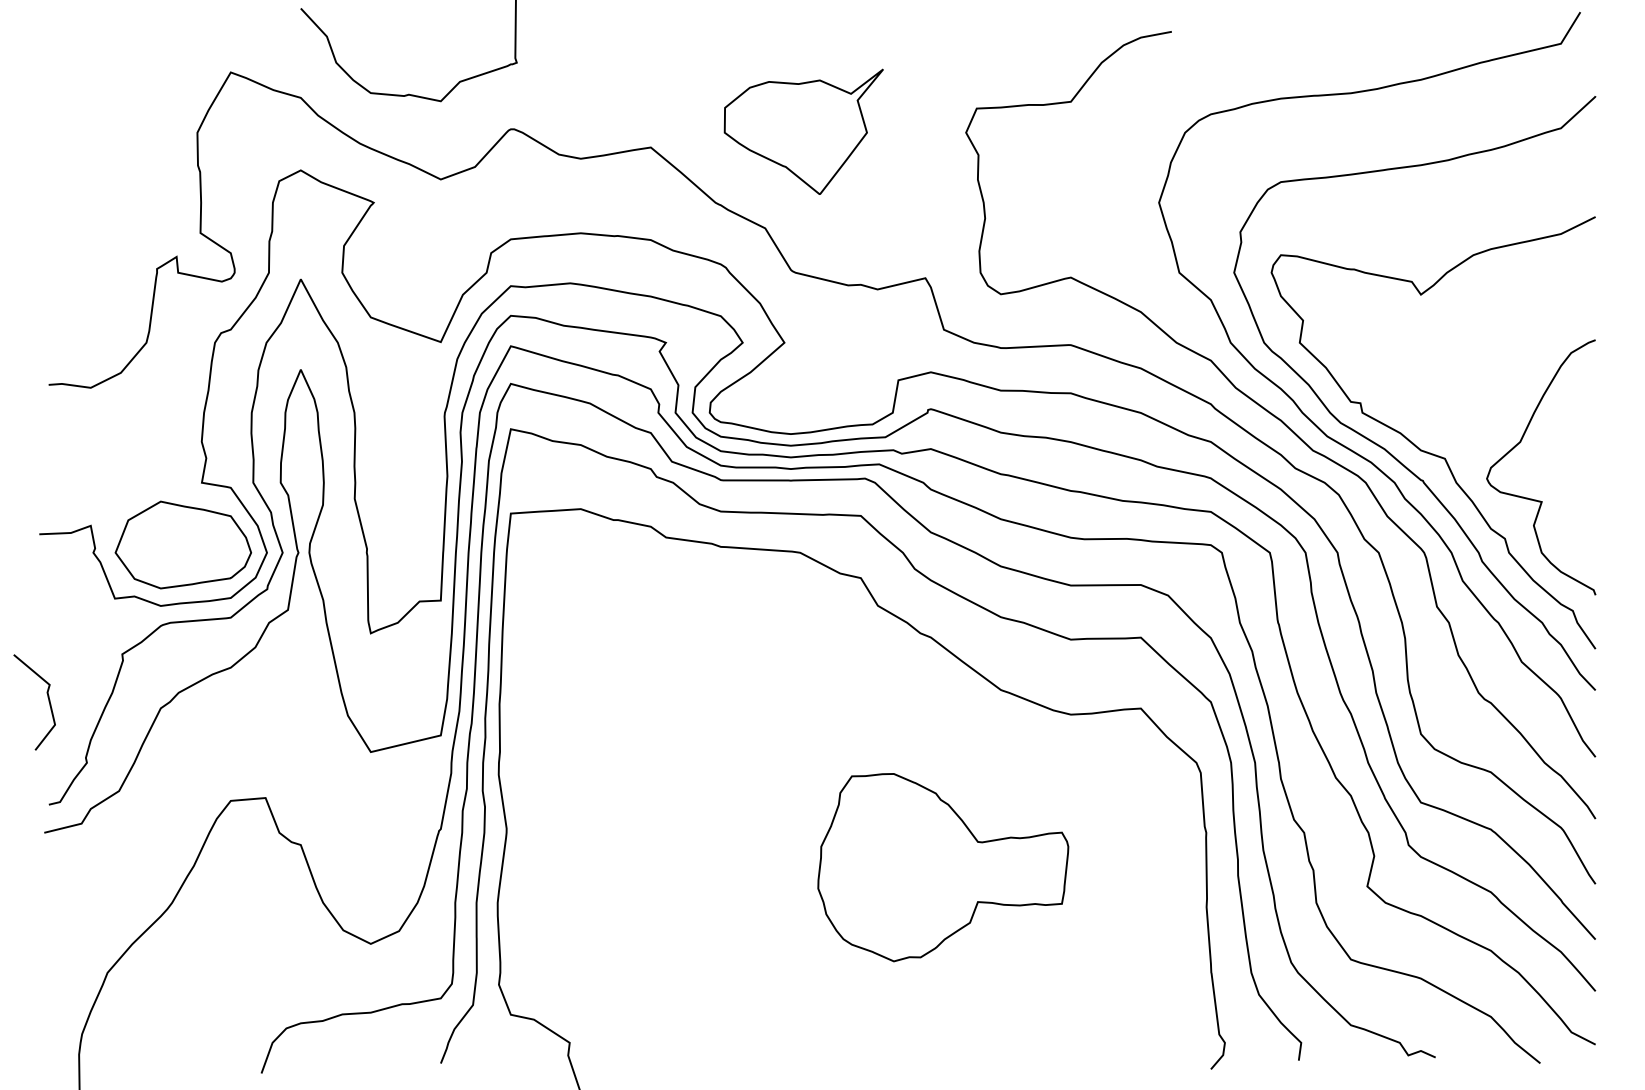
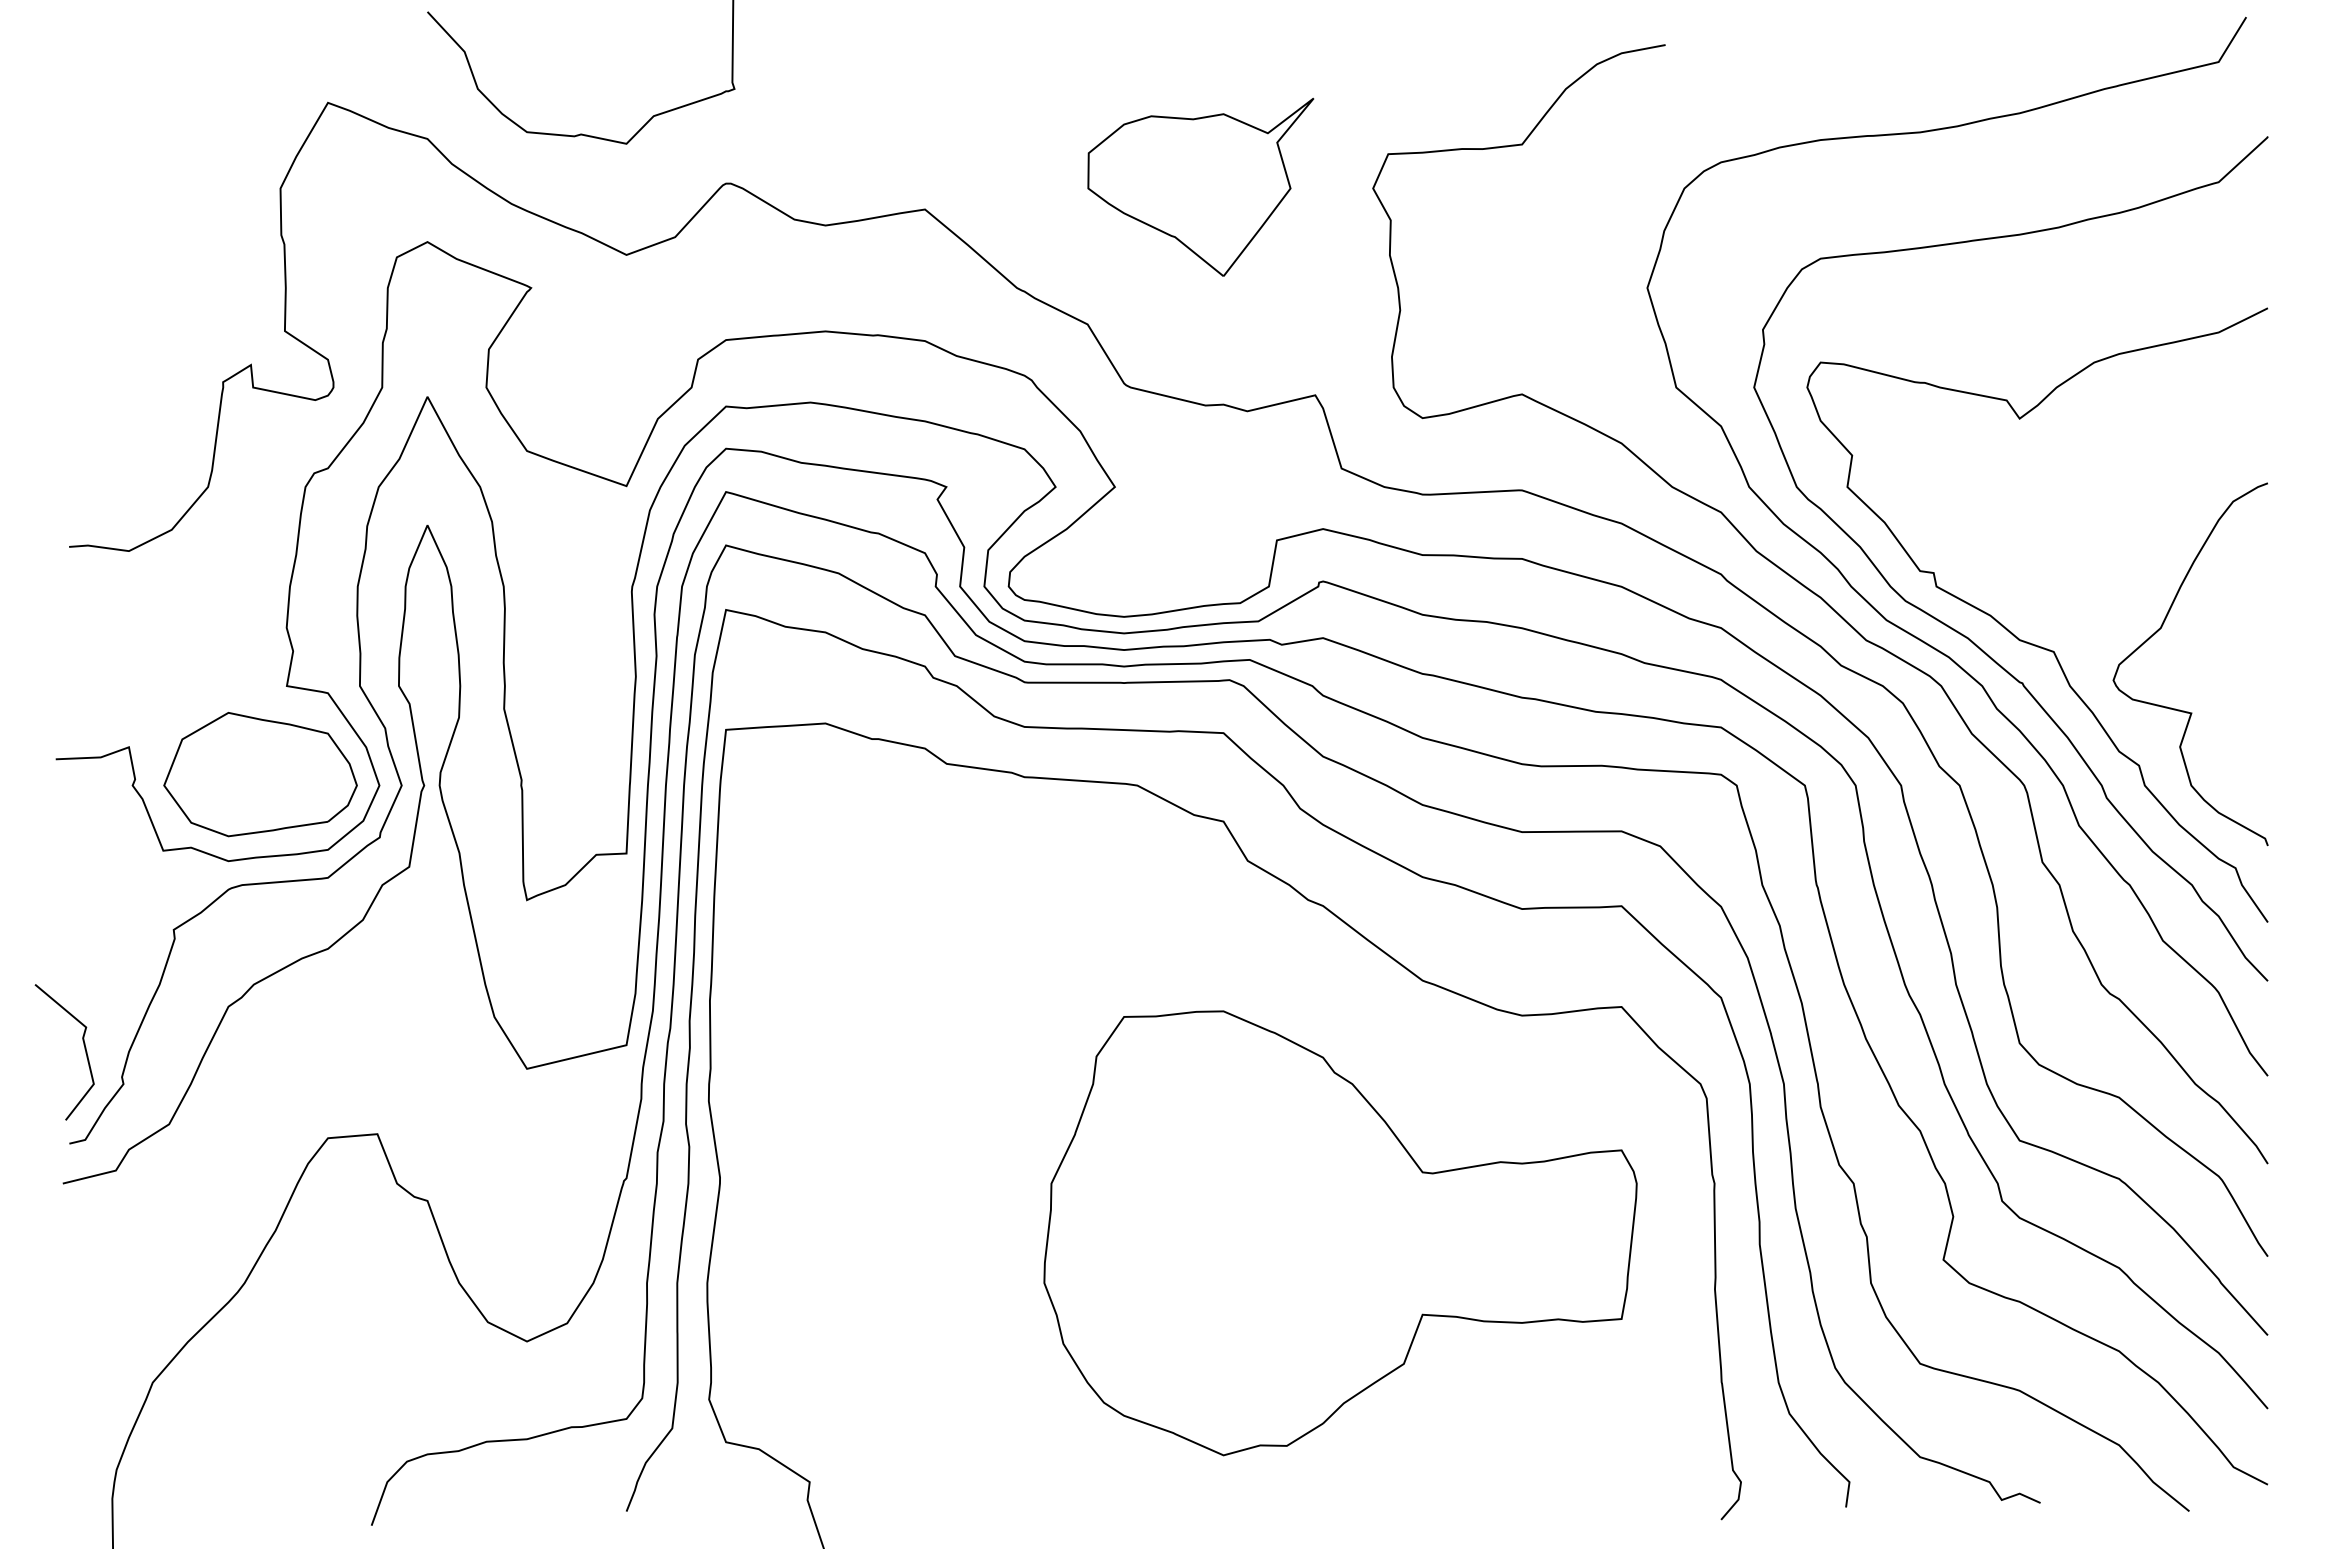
part: (803, 131) -> (1200, 186), moved
line: (47, 697) -> (83, 1045), moved
part: (943, 867) -> (1340, 1232), size x1.67

